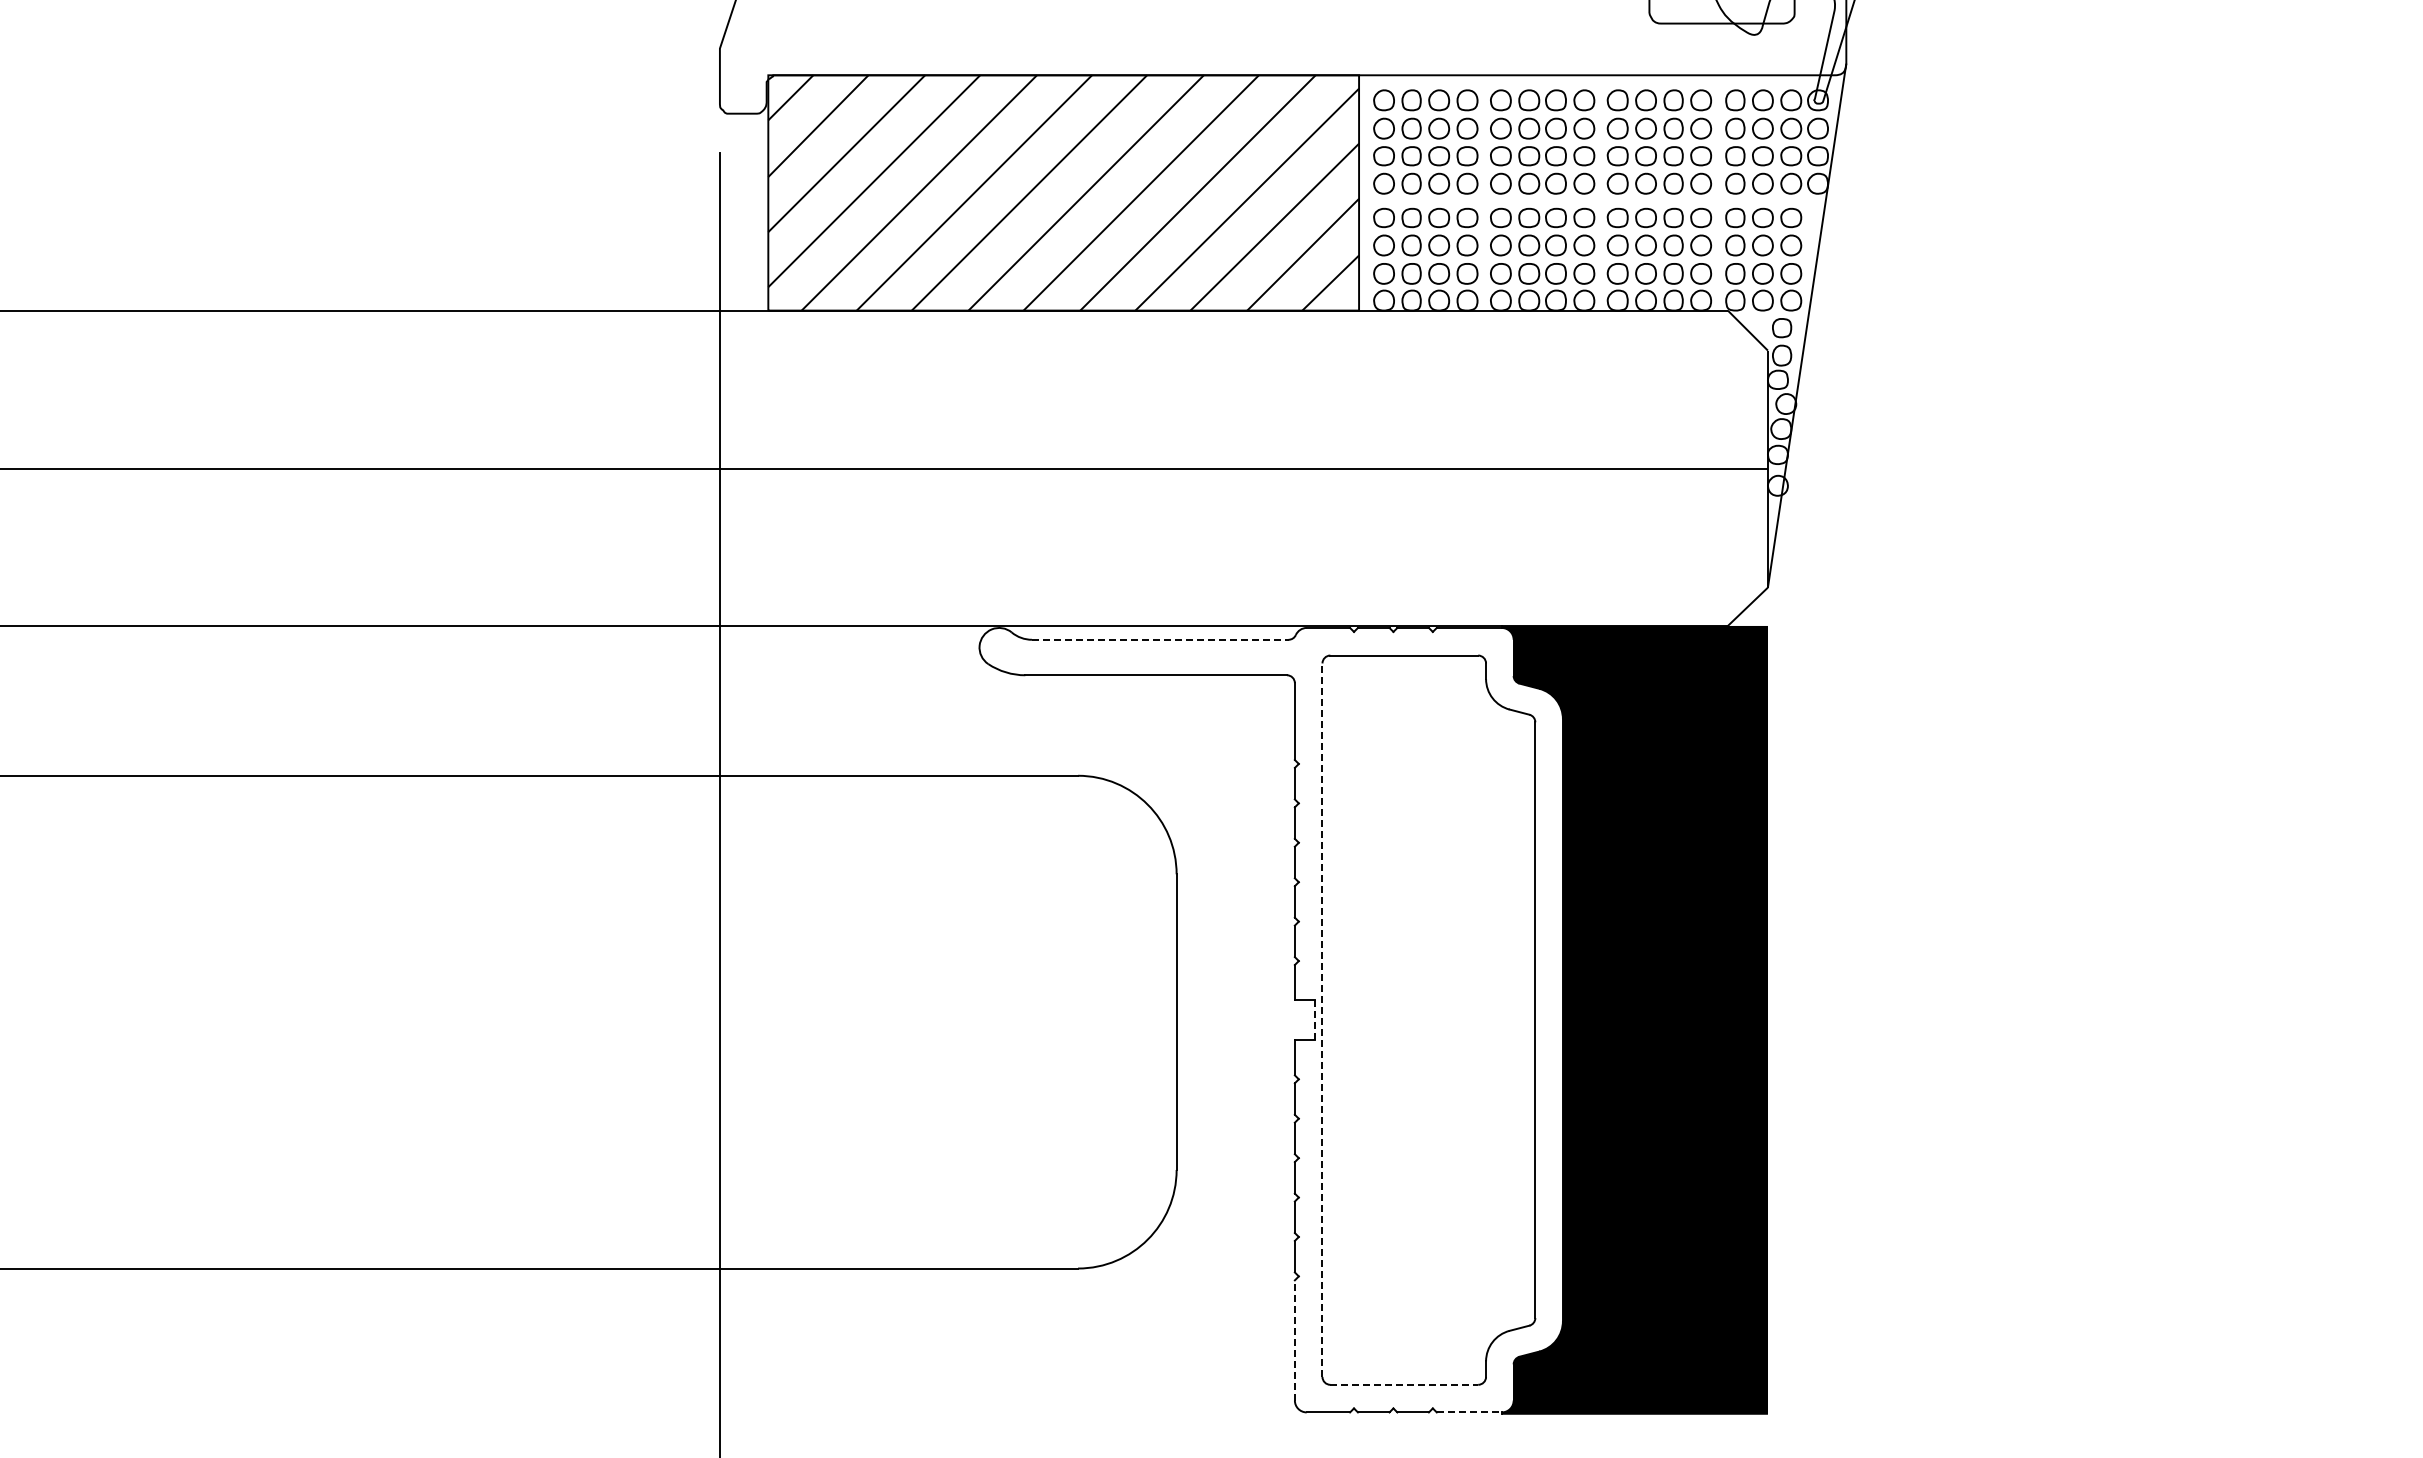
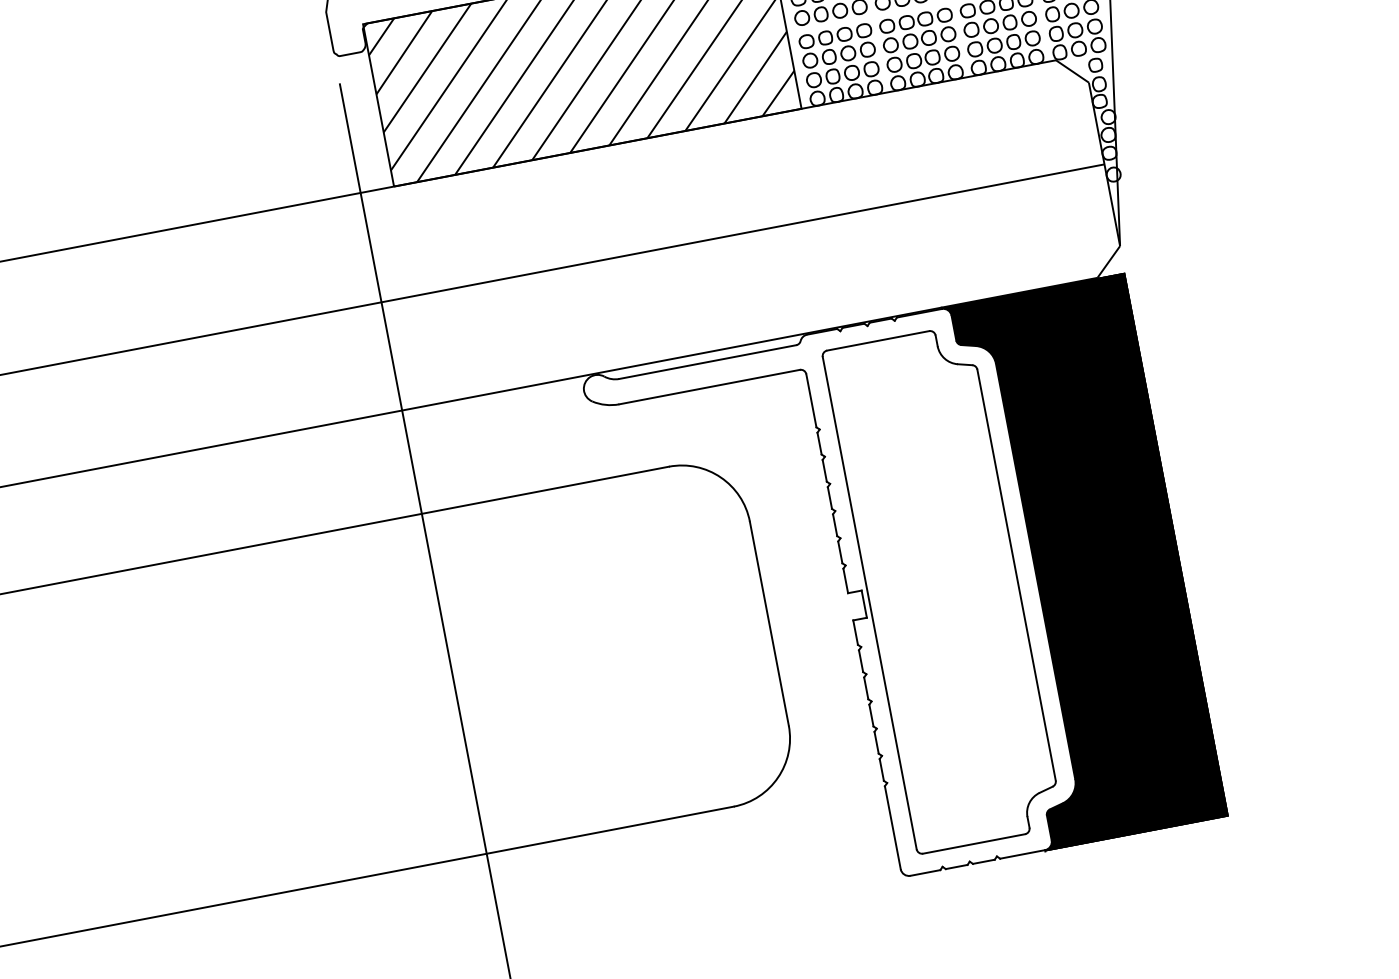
line: (1160, 639) -> (707, 361), dashed -> solid
line: (1314, 1020) -> (864, 604), dashed -> solid
line: (1322, 1020) -> (869, 603), dashed -> solid
line: (1294, 1339) -> (892, 827), dashed -> solid
line: (1404, 1384) -> (974, 843), dashed -> solid
line: (1469, 1412) -> (1022, 854), dashed -> solid

